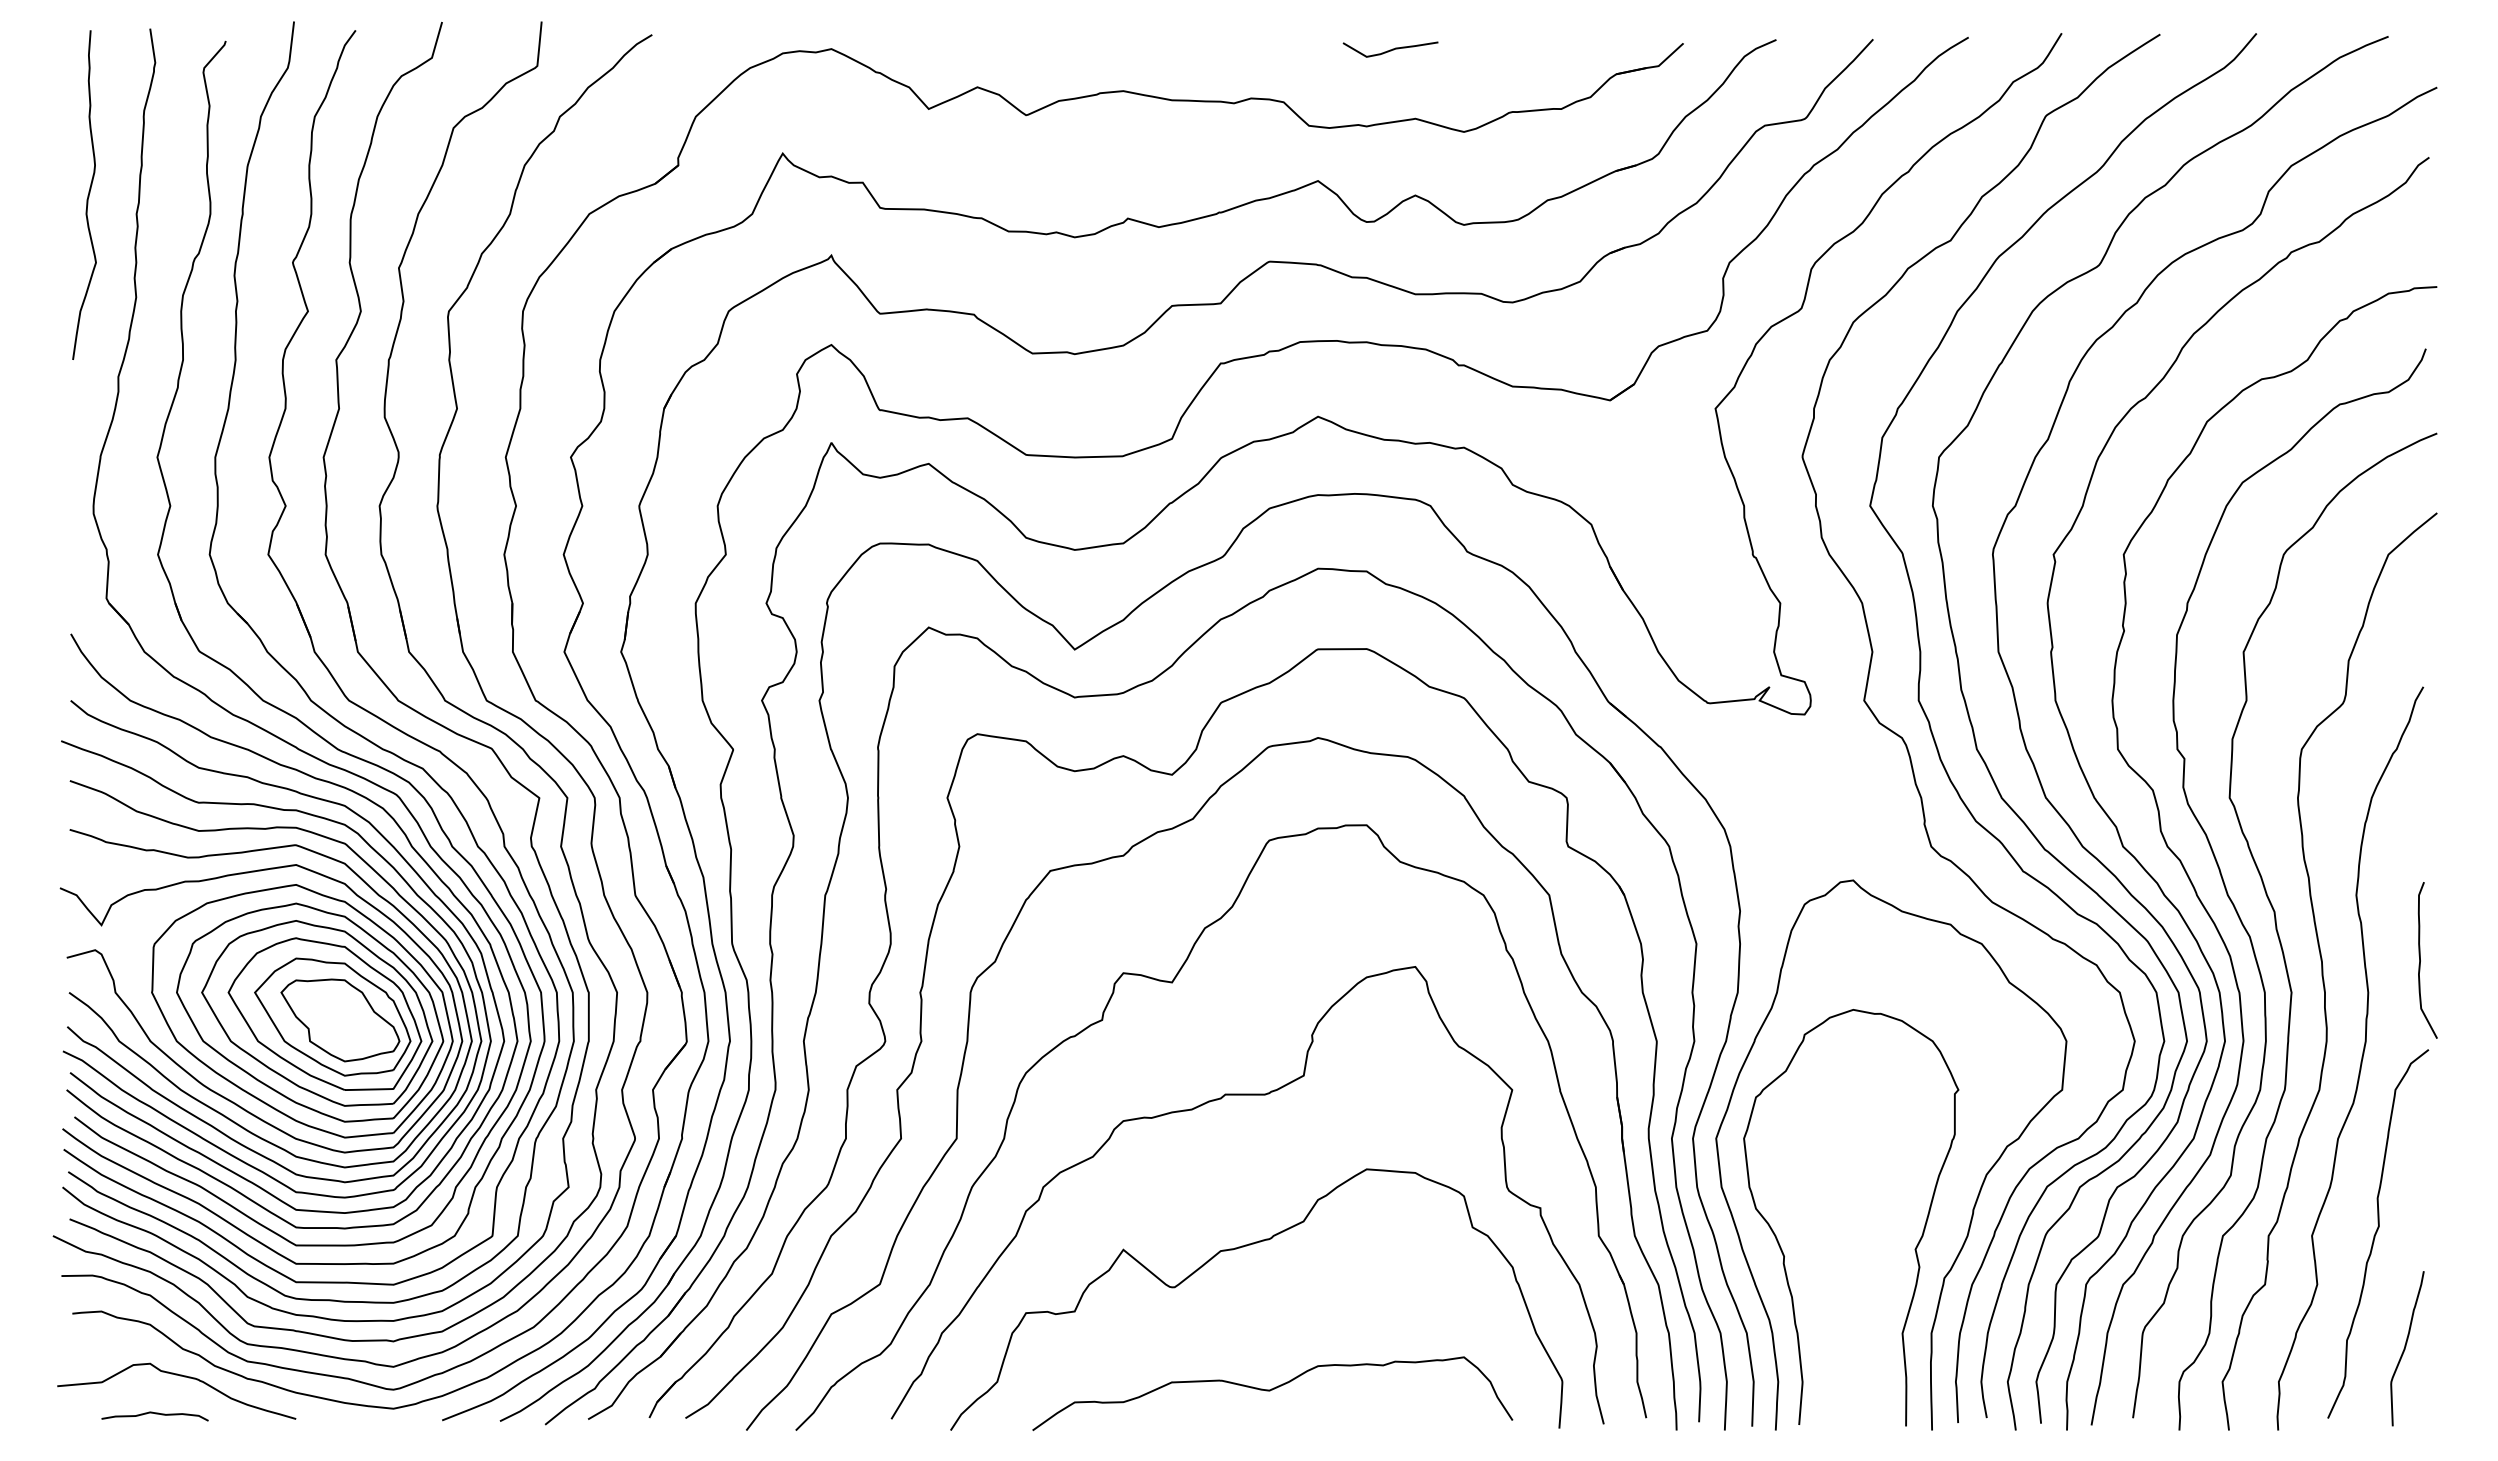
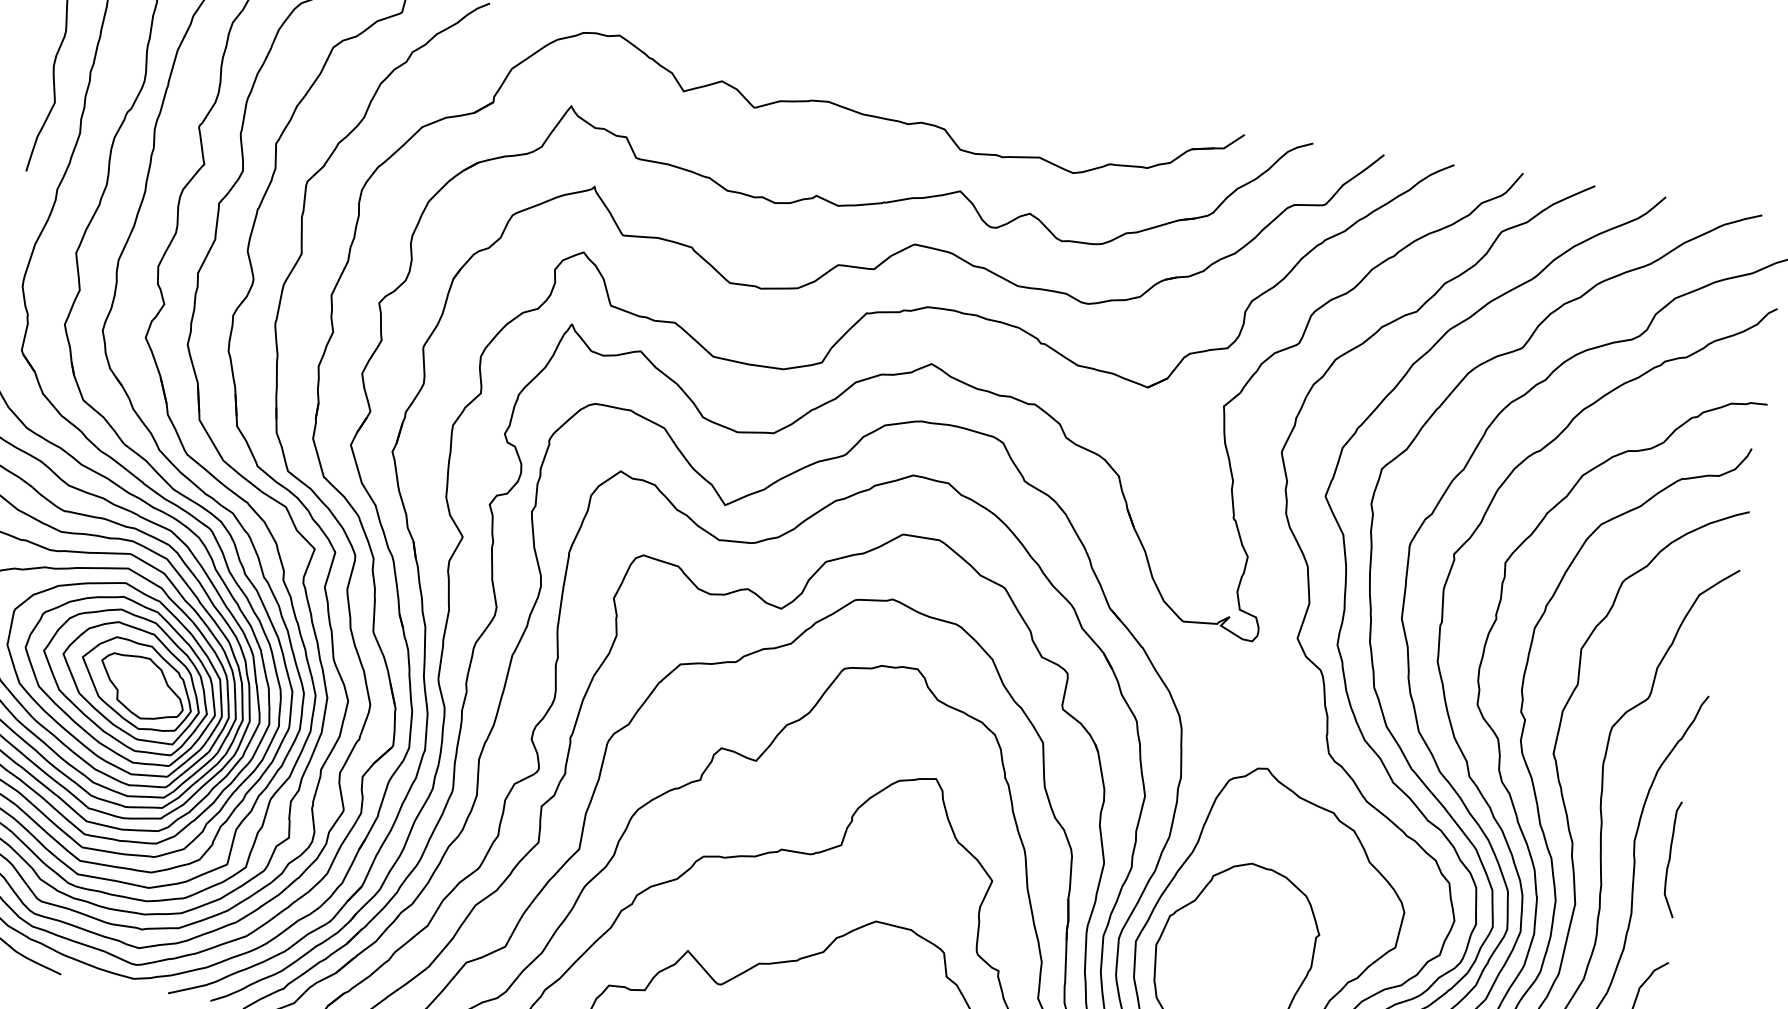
curve: (1390, 49) -> (1029, 103), removed
curve: (2420, 960) -> (1670, 858), moved

